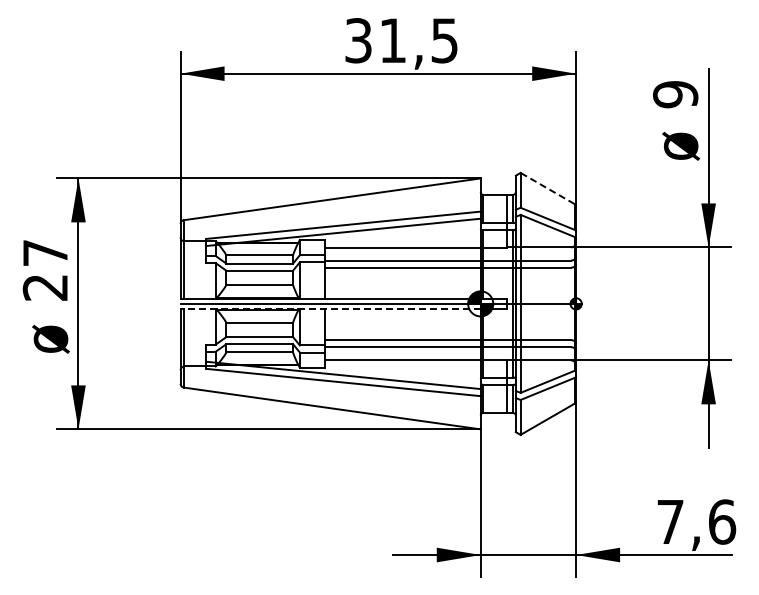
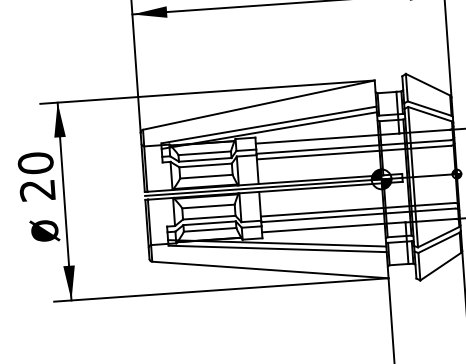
line: (547, 188) -> (427, 84), dashed -> solid
text: (45, 252) -> (35, 162), 27 -> 20
line: (331, 308) -> (264, 191), dashed -> solid

